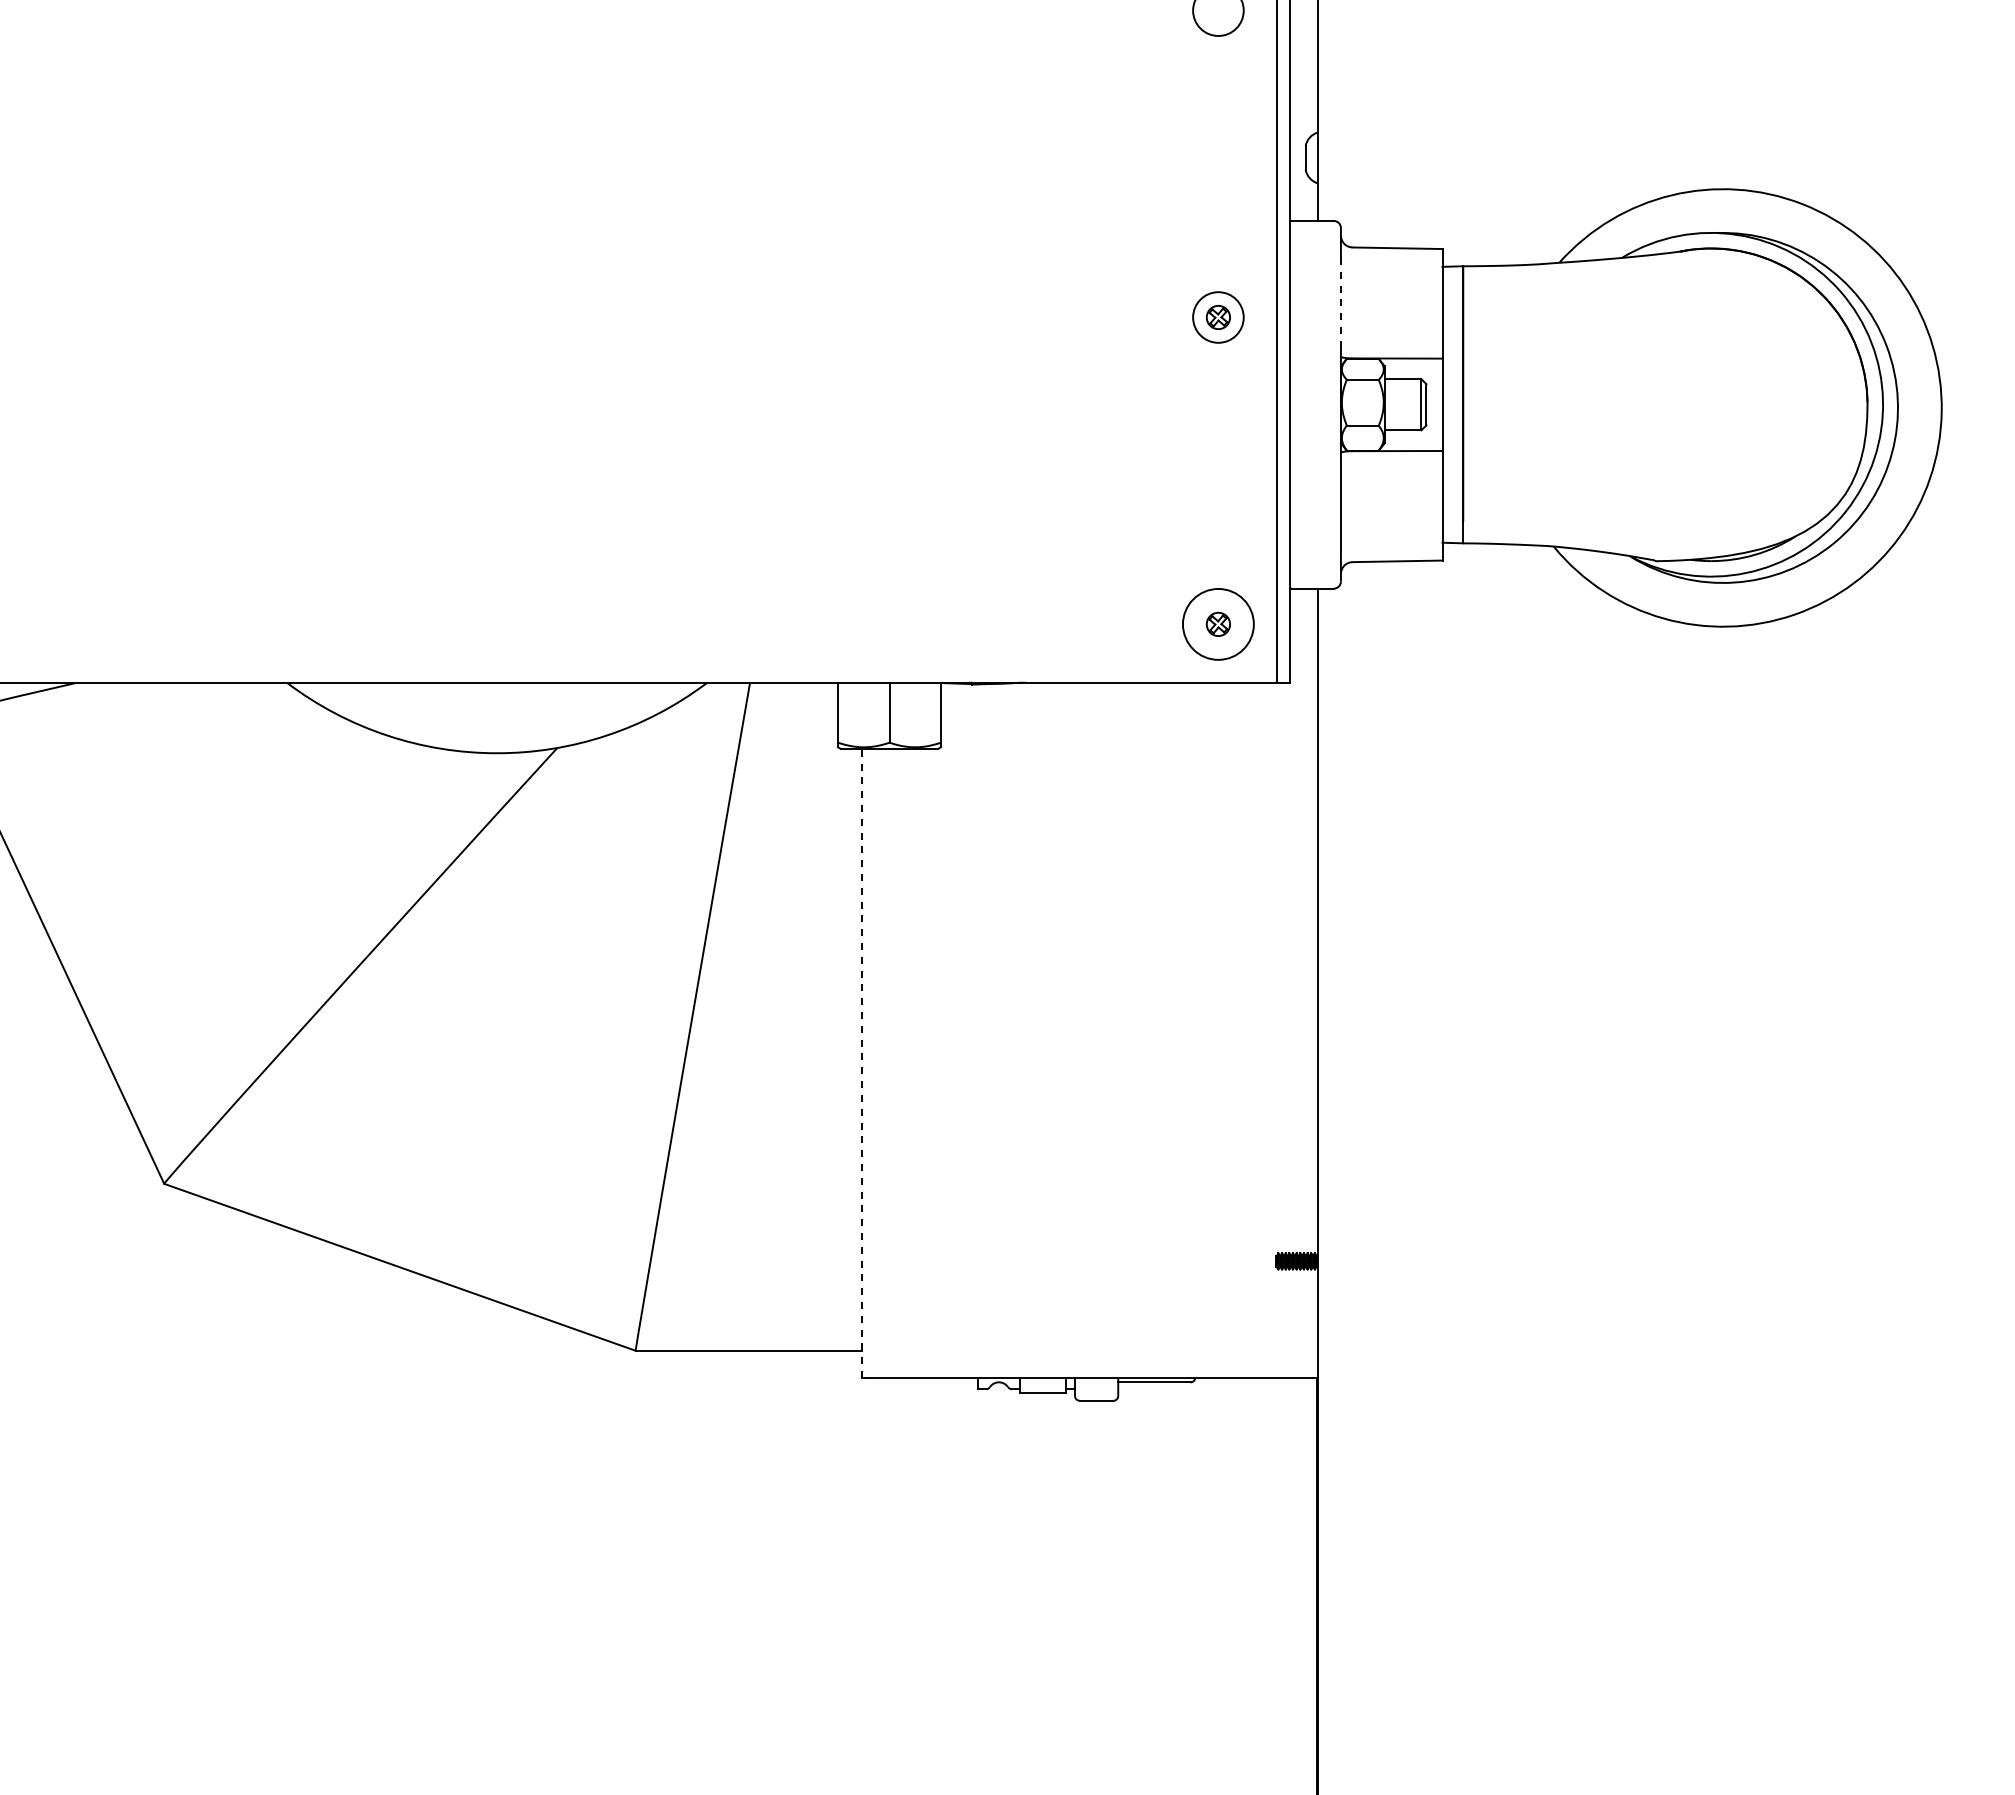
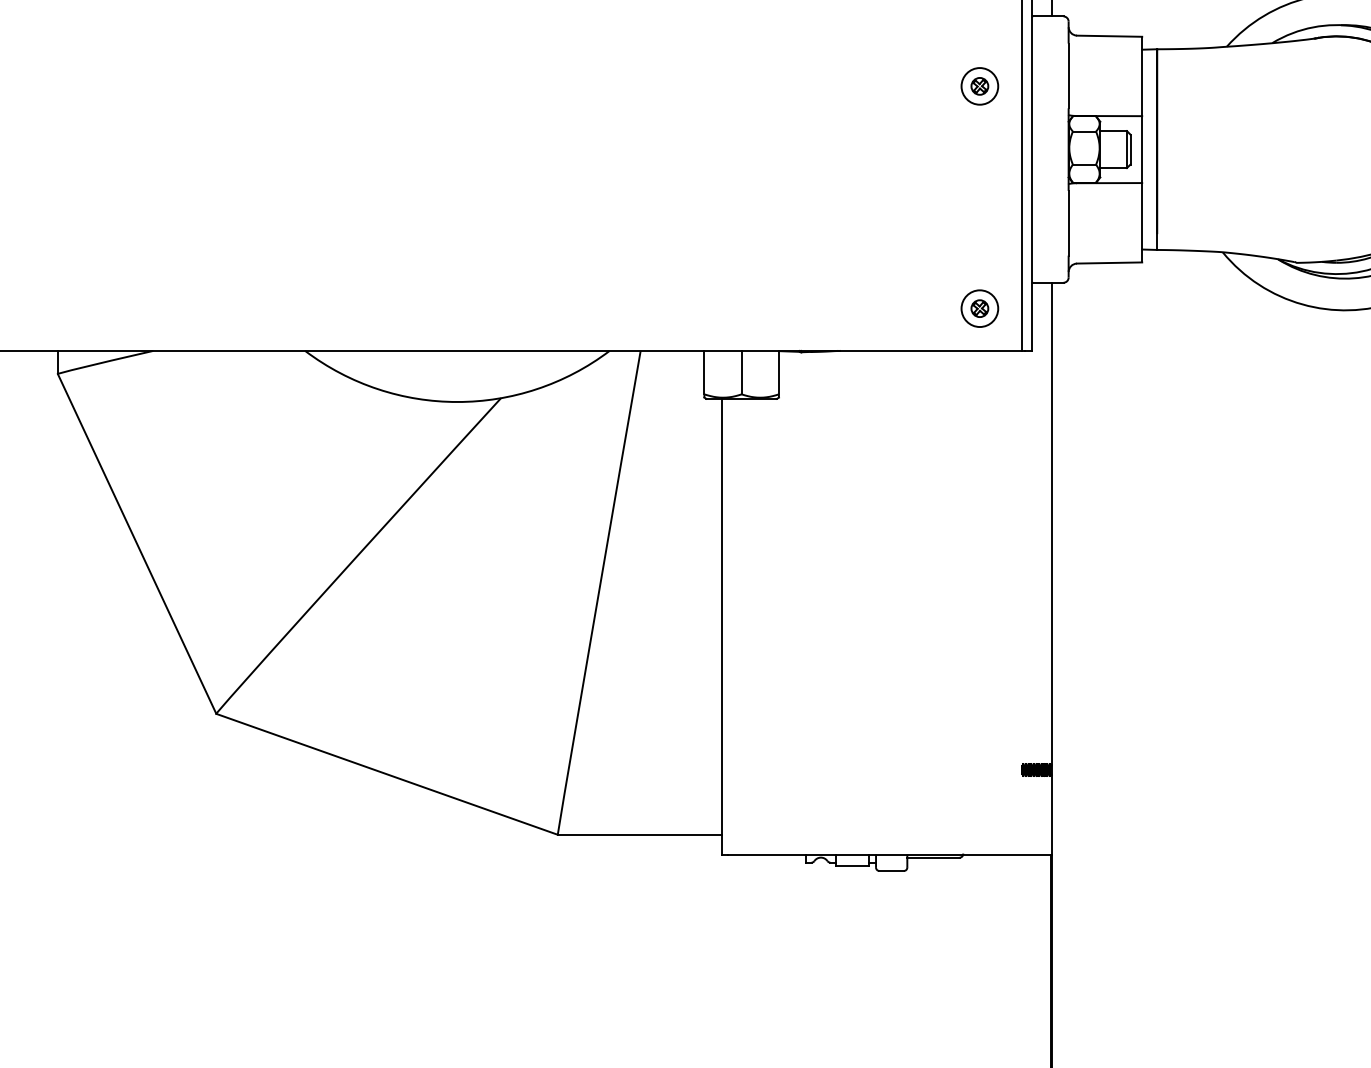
line: (1340, 303) -> (1068, 76), dashed -> solid
circle: (1218, 624) -> (979, 308), size x0.71
line: (862, 1063) -> (722, 626), dashed -> solid

